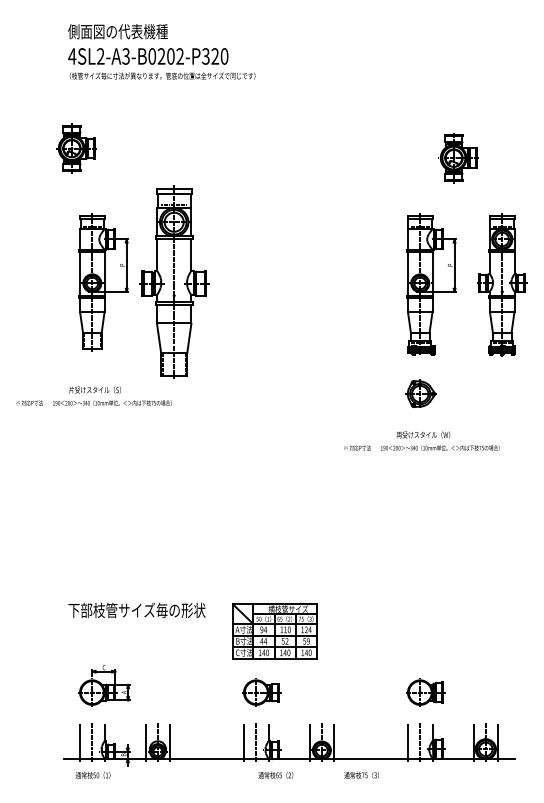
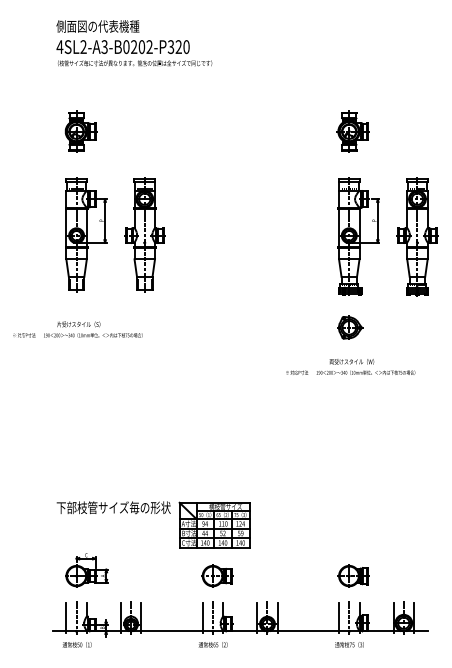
part: (76, 148) -> (80, 131), moved
part: (457, 157) -> (352, 131), moved
part: (173, 281) -> (144, 234), size x0.71
part: (275, 630) -> (214, 524), moved
text: (275, 774) -> (212, 644), moved
text: (361, 774) -> (349, 644), moved

